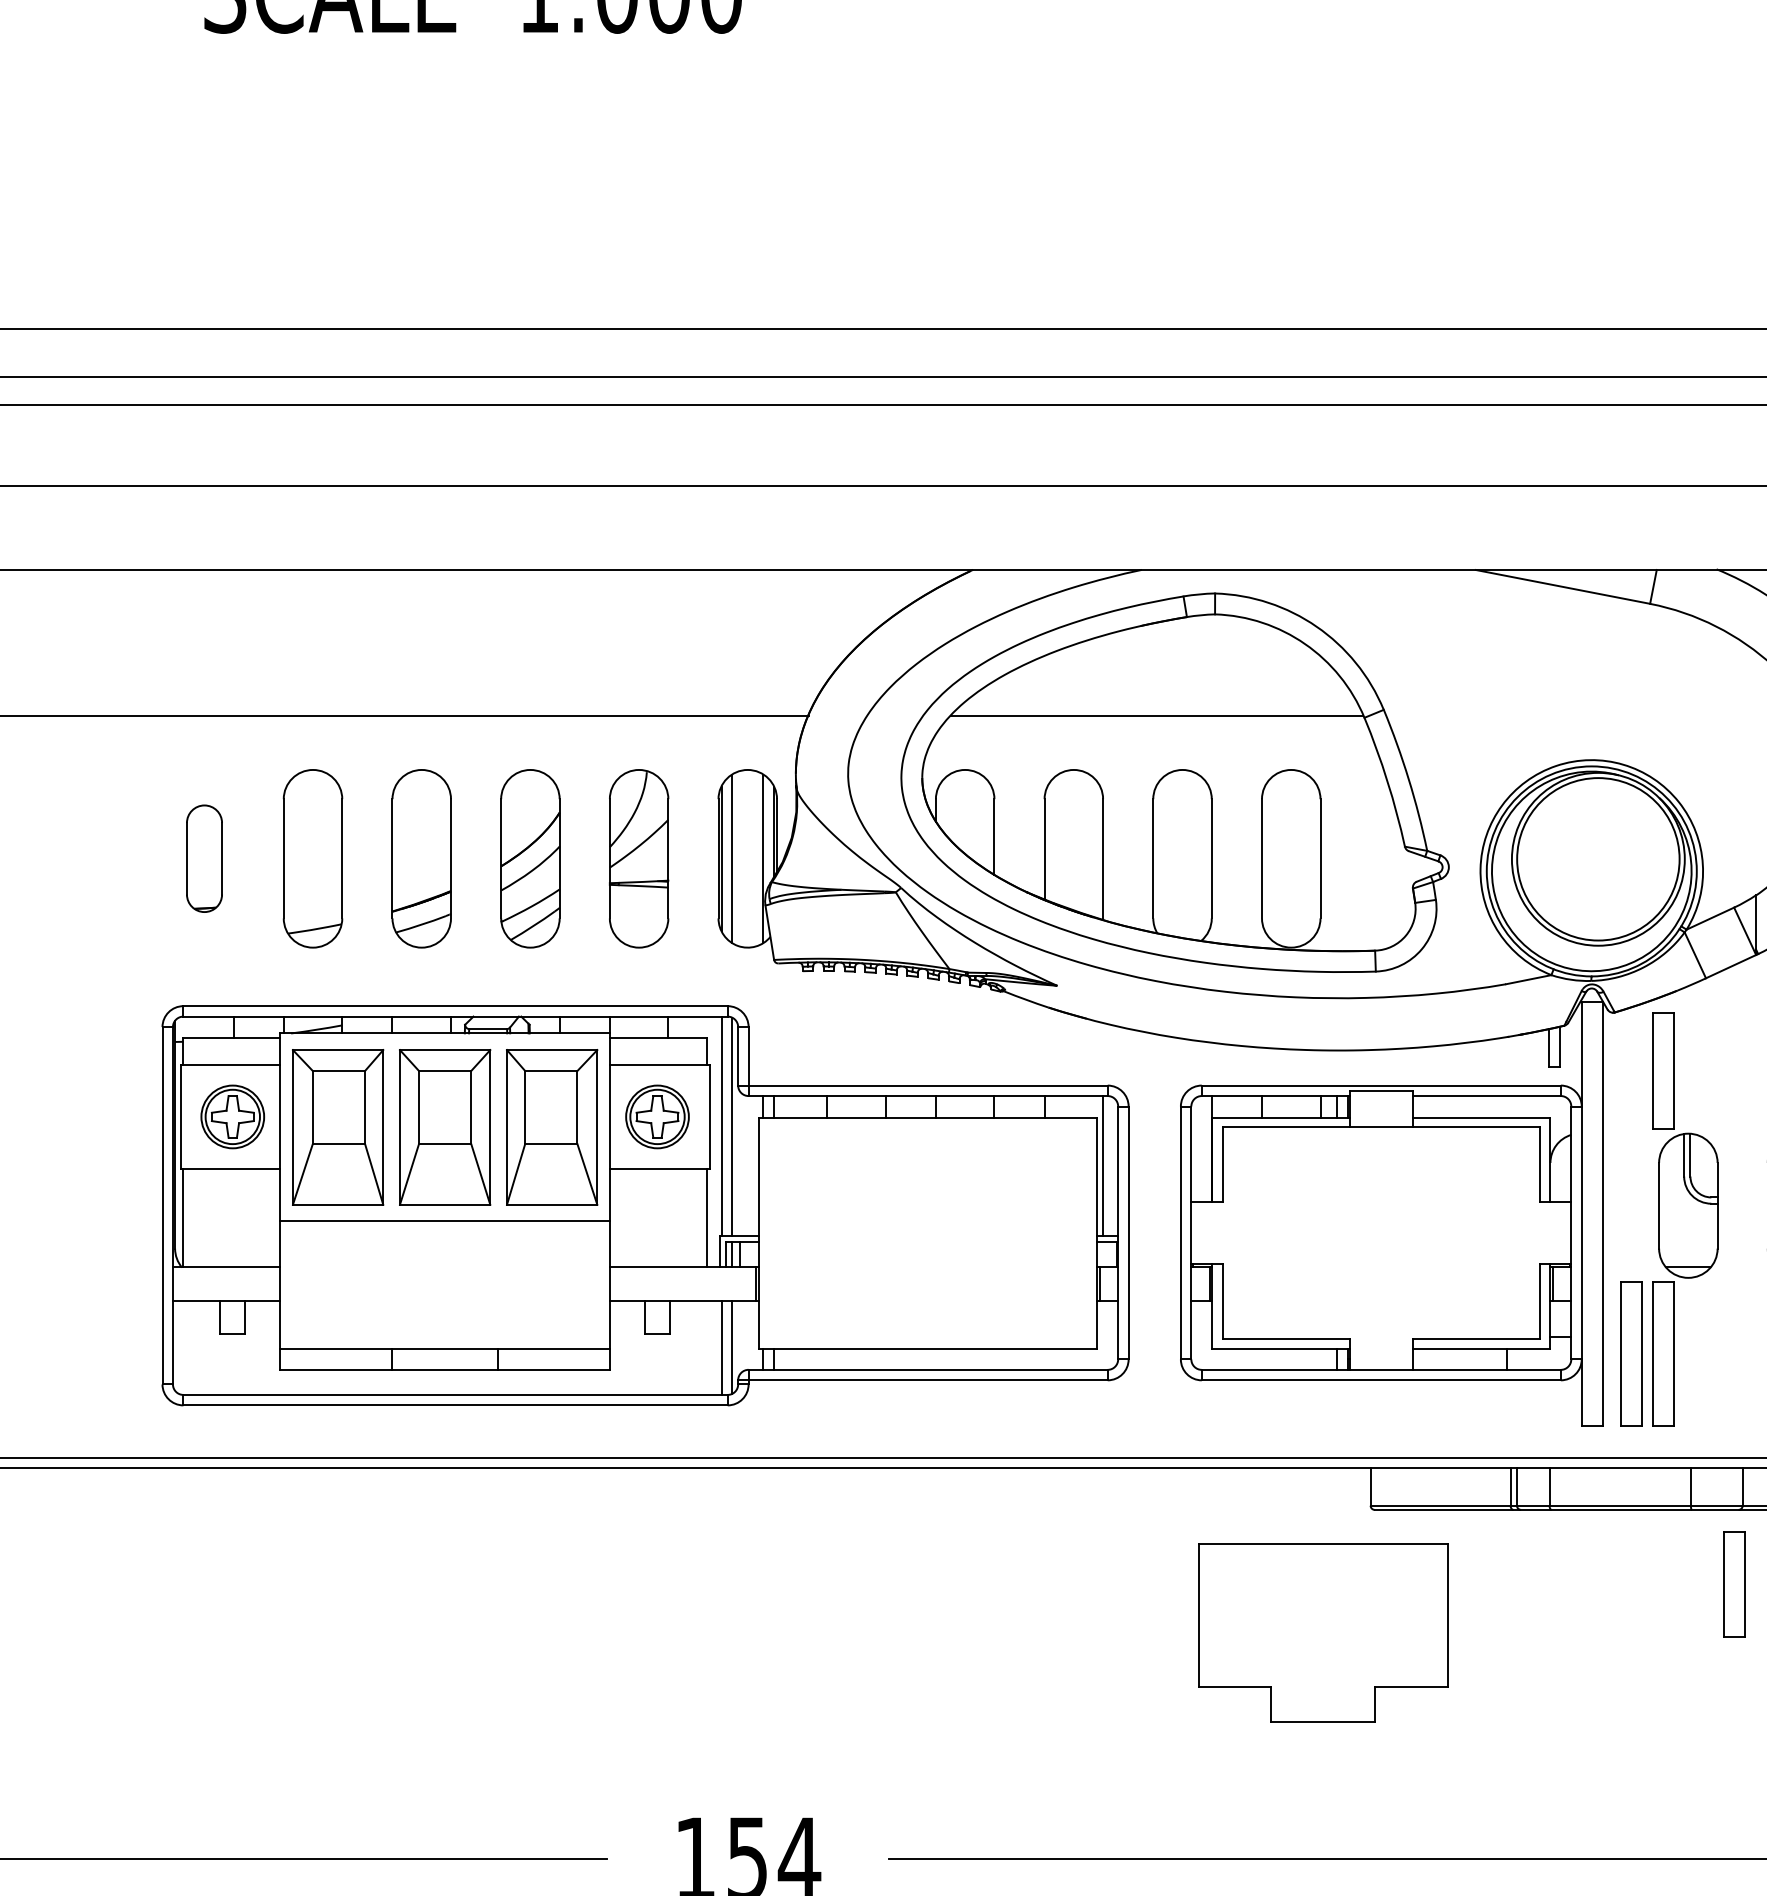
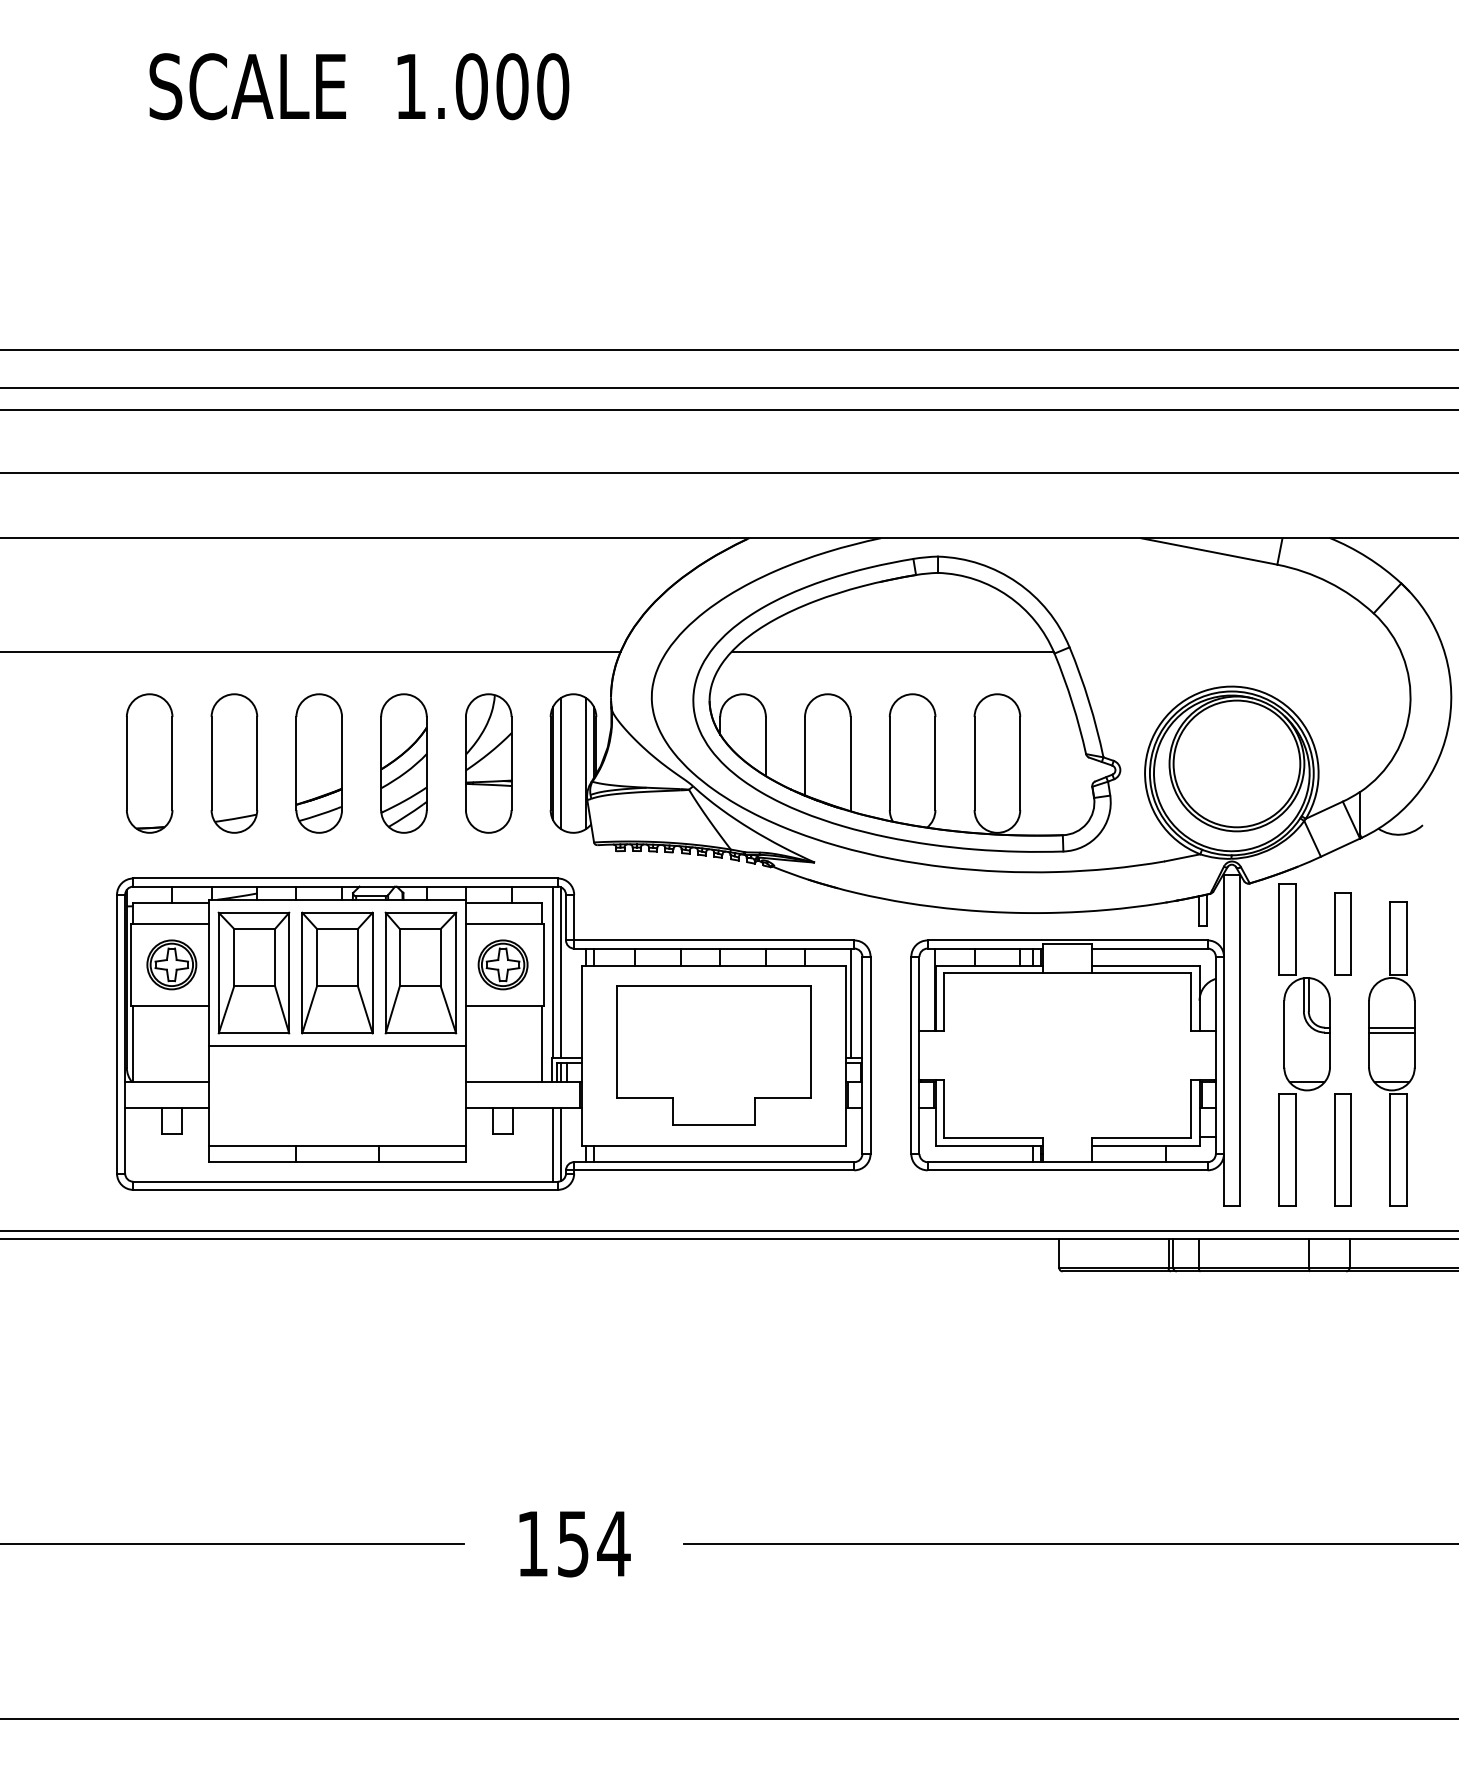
part: (204, 858) -> (149, 763), size x1.67
part: (1631, 1353) -> (1342, 1149), moved
part: (1733, 1584) -> (1342, 933), moved
part: (1322, 1633) -> (713, 1055), moved

